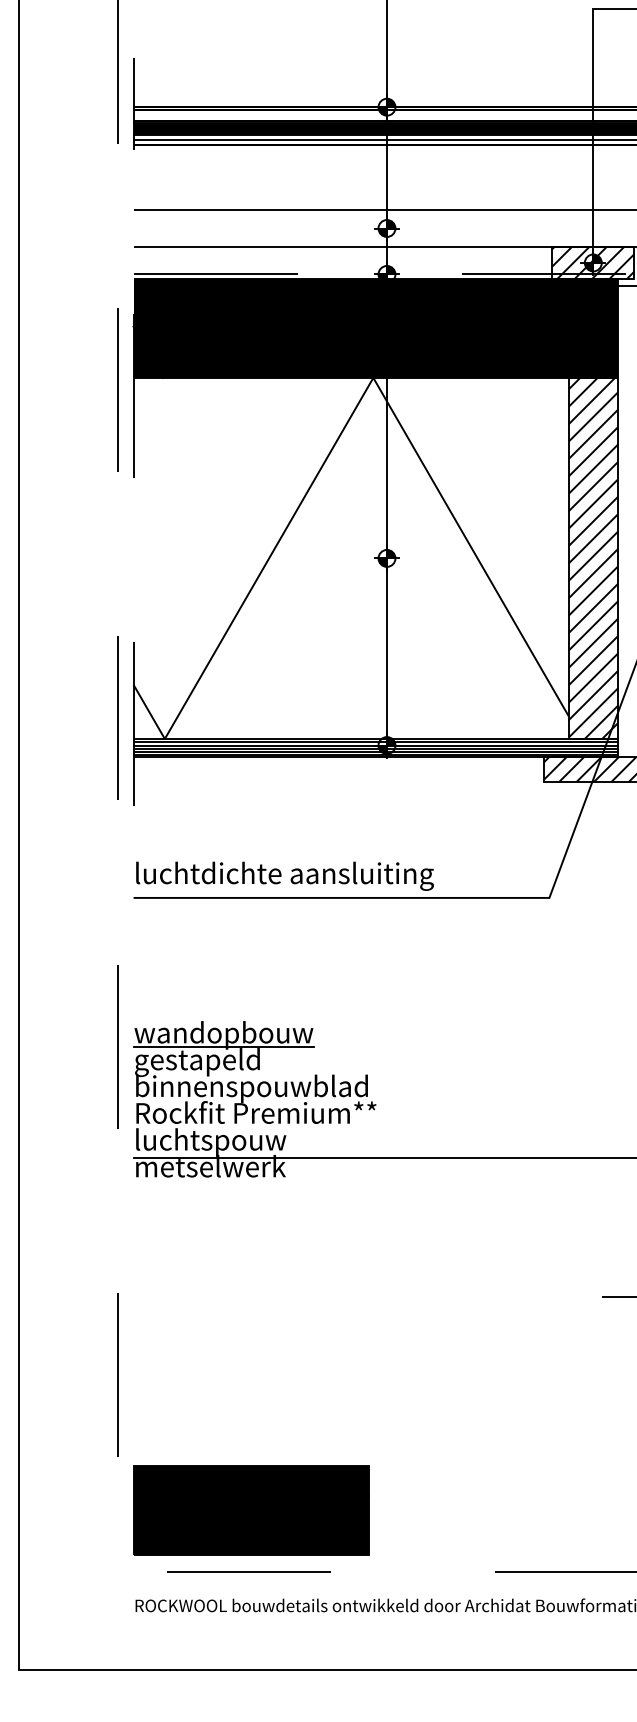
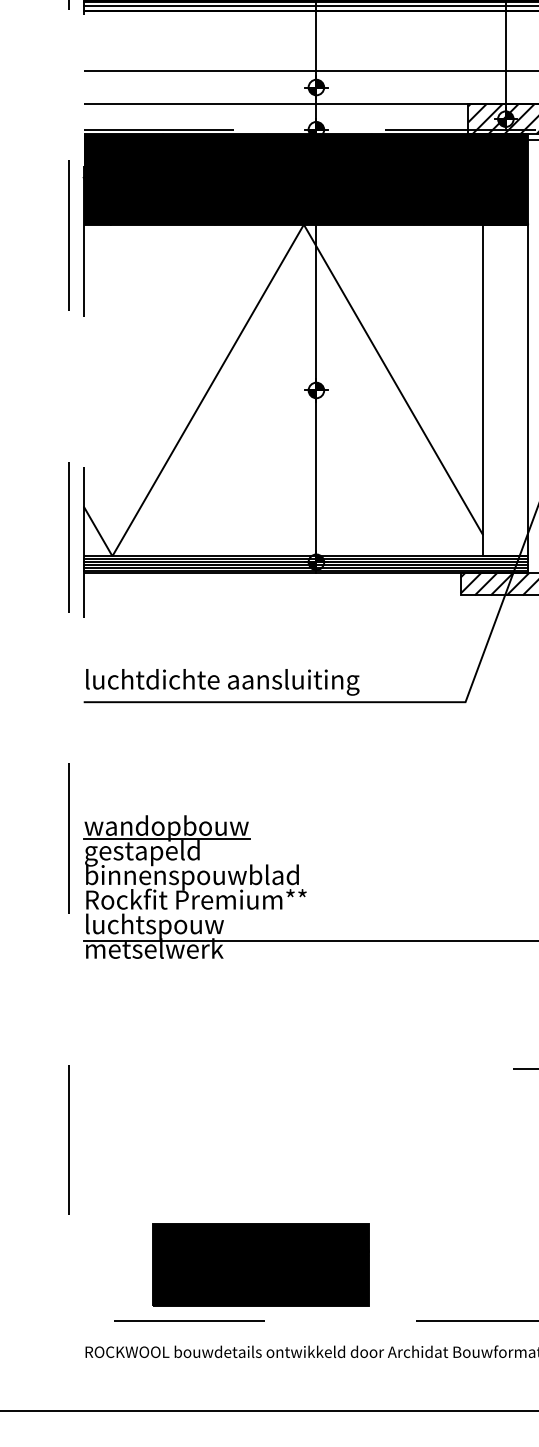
hatch: (592, 557) -> (505, 389), removed
part: (251, 1510) -> (260, 1264), moved

